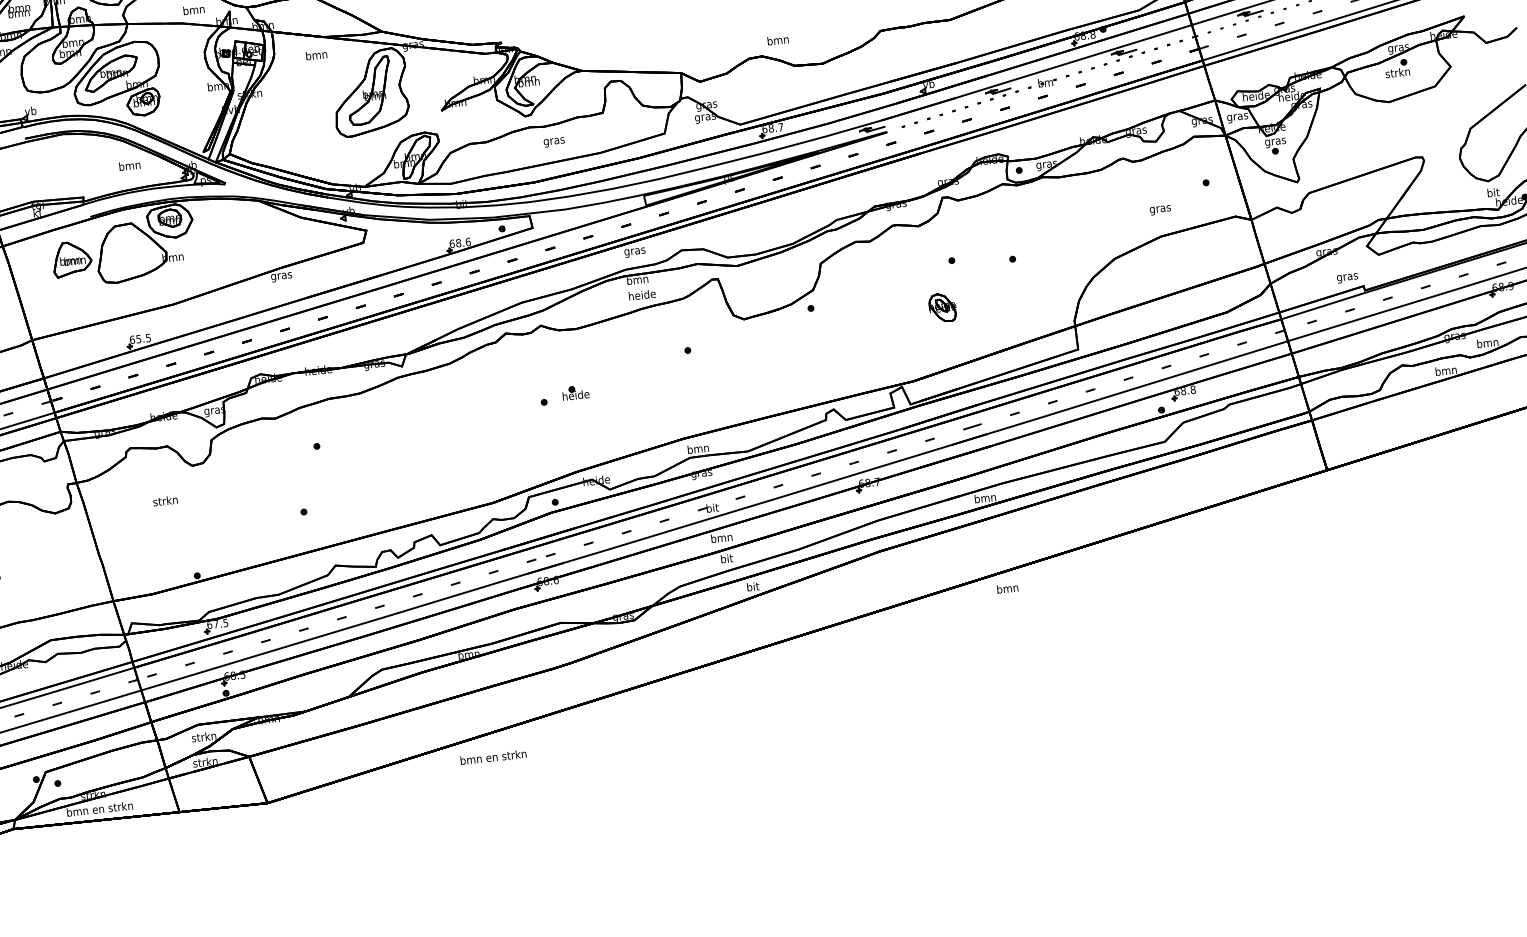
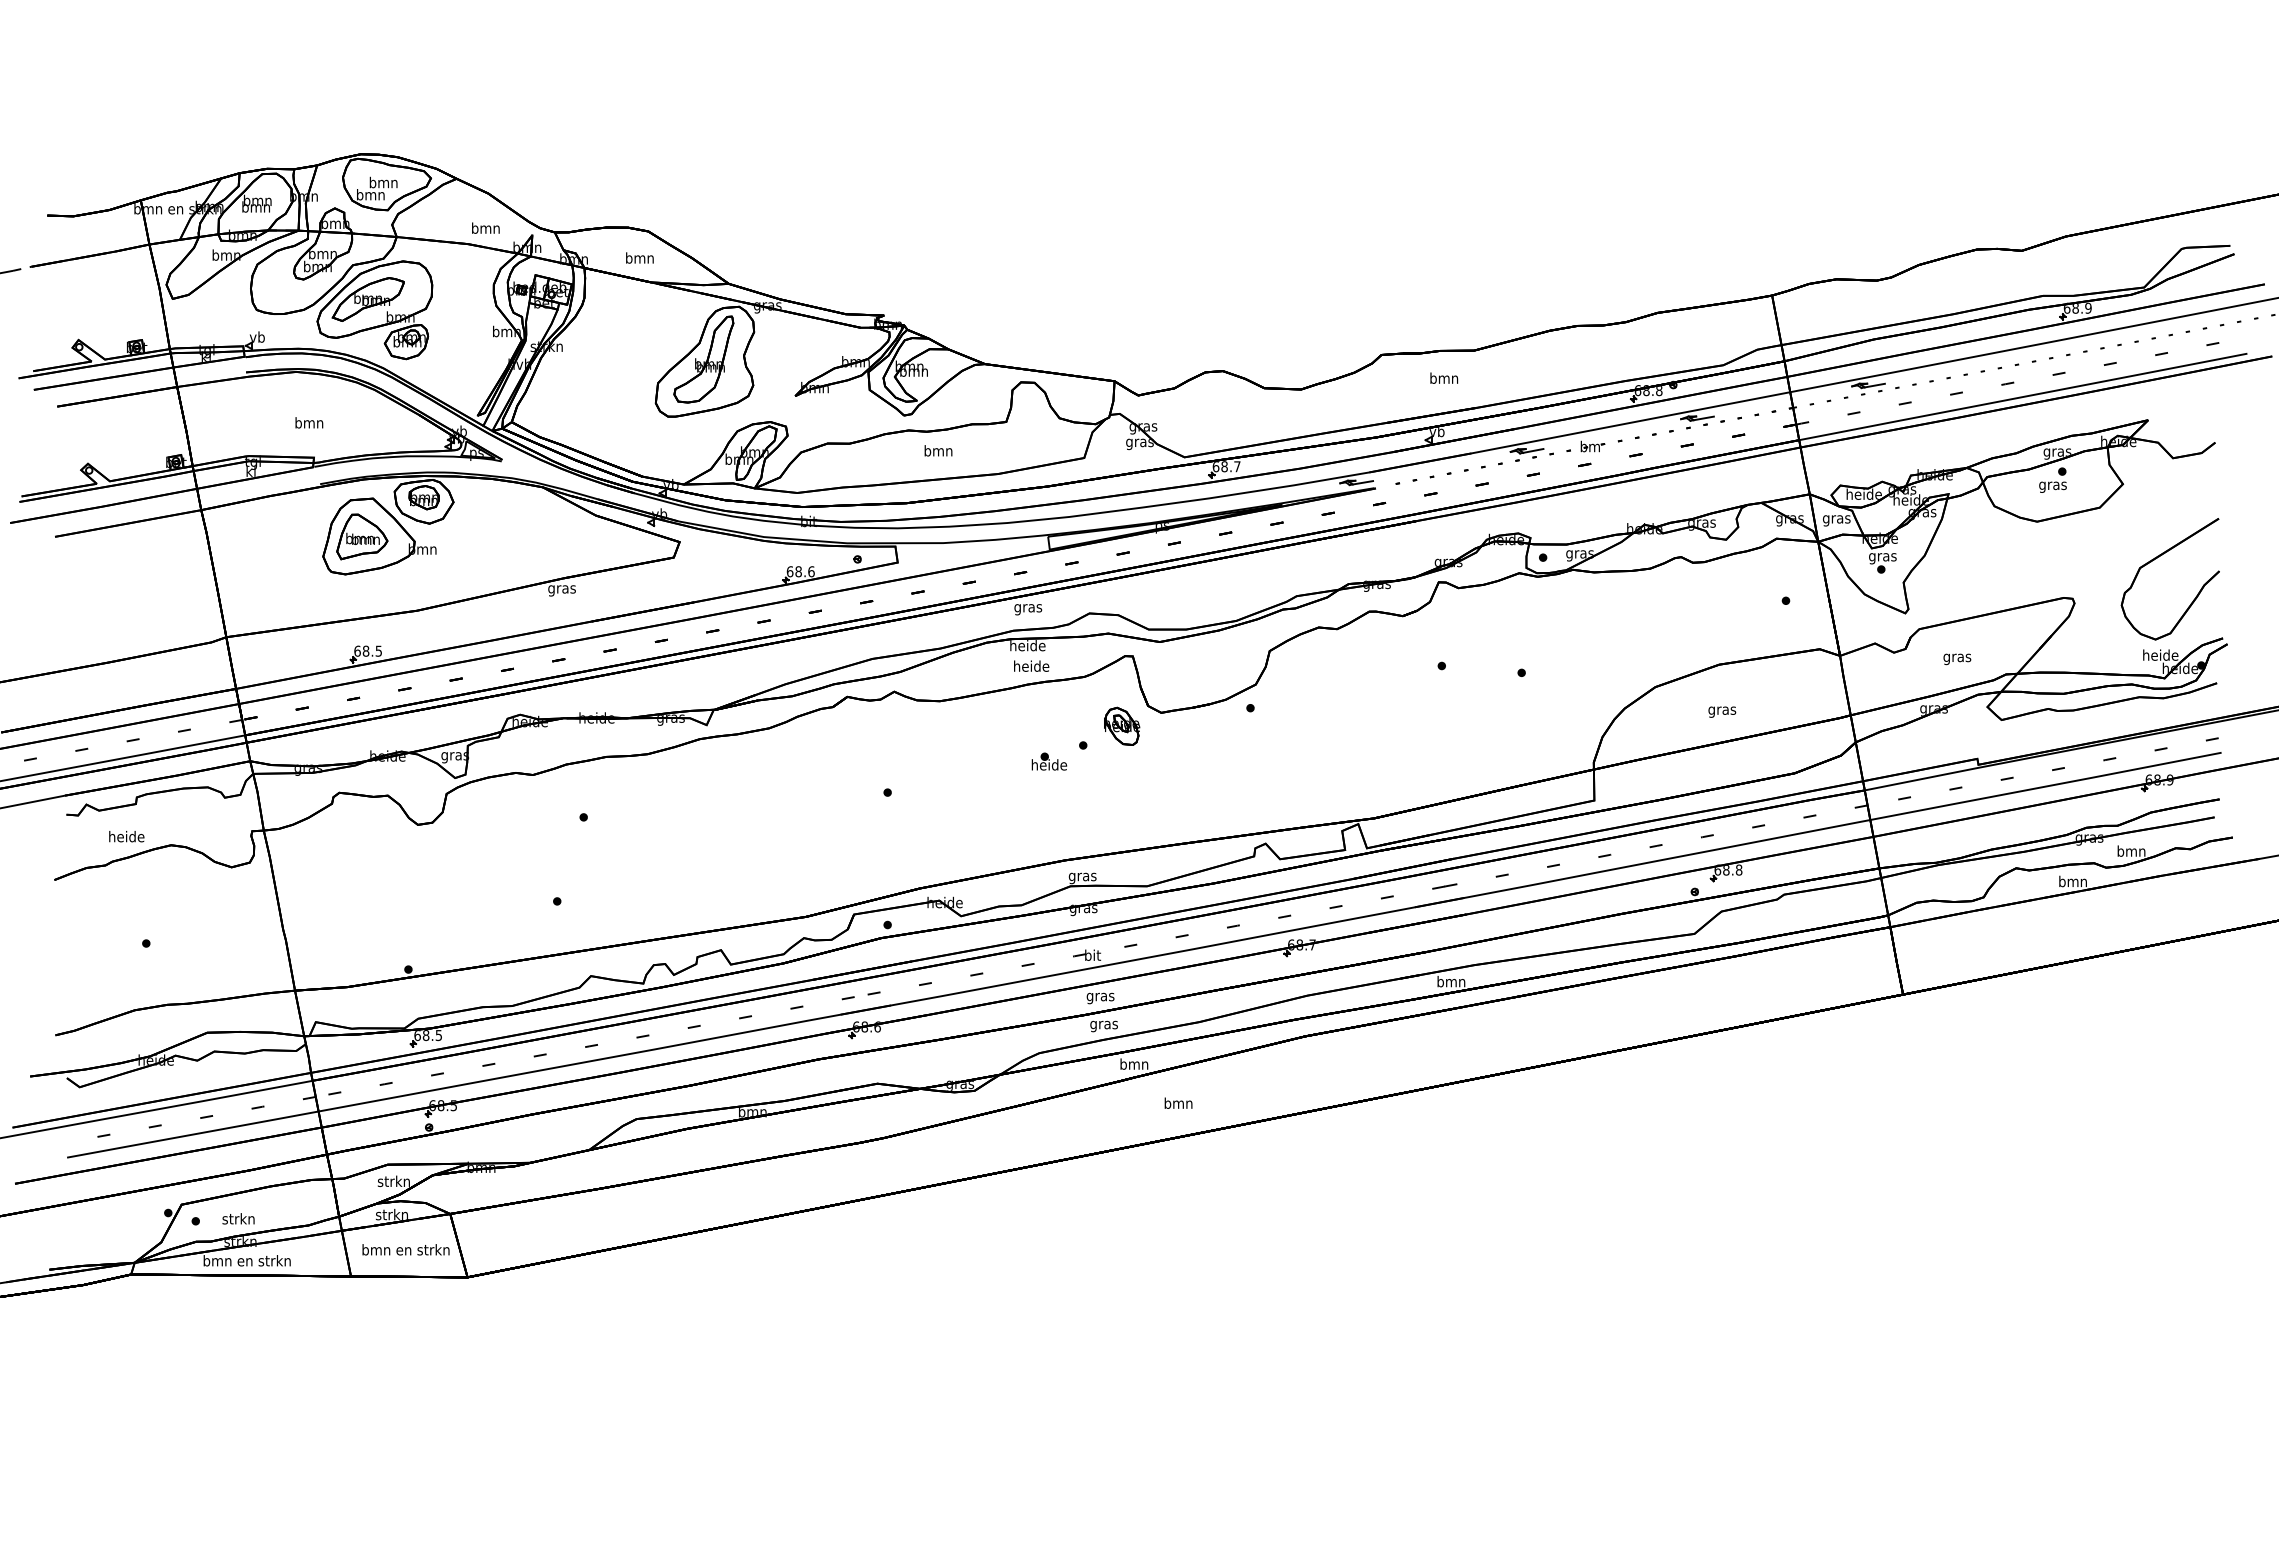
text: (778, 39) -> (1444, 377), moved
text: (316, 54) -> (639, 257), moved
text: (1397, 73) -> (2052, 485), strkn -> gras
text: (554, 141) -> (938, 452), gras -> bmn
text: (129, 165) -> (309, 422), moved
text: (1493, 192) -> (2160, 654), bit -> heide
text: (1160, 209) -> (1722, 711), moved
part: (72, 258) -> (362, 536), moved
text: (1347, 278) -> (1957, 659), moved
text: (637, 279) -> (1027, 645), bmn -> heide
part: (942, 307) -> (1122, 725), moved
text: (138, 338) -> (365, 650), 65.5 -> 68.5
part: (575, 392) -> (1049, 761), moved
text: (698, 449) -> (1082, 876), bmn -> gras
text: (165, 500) -> (238, 1218), moved
text: (721, 538) -> (1100, 996), bmn -> gras
text: (726, 559) -> (1103, 1024), bit -> gras
text: (753, 586) -> (1134, 1063), bit -> bmn
text: (1007, 587) -> (1178, 1102), moved
text: (215, 624) -> (425, 1035), 67.5 -> 68.5
text: (493, 757) -> (405, 1249), moved

